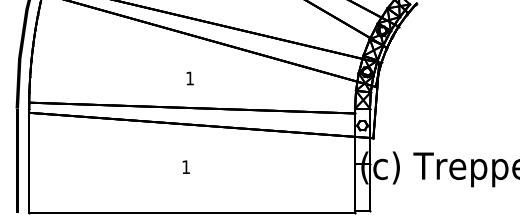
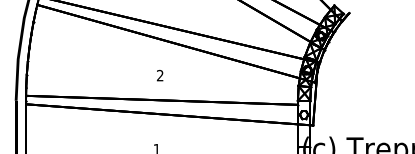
text: (189, 78) -> (159, 75), 1 -> 2

